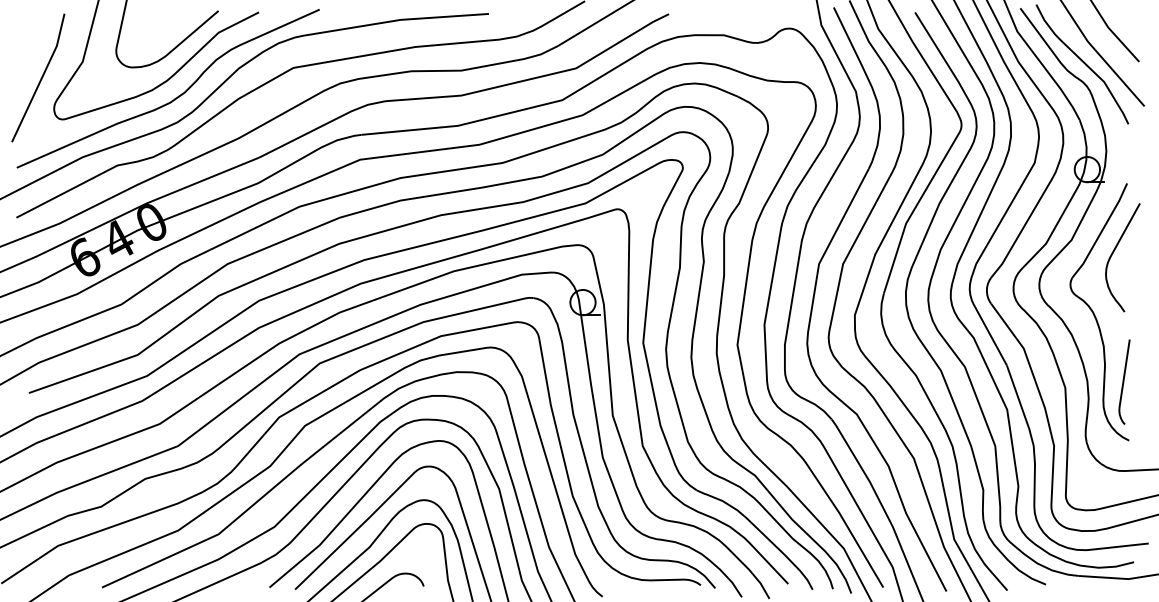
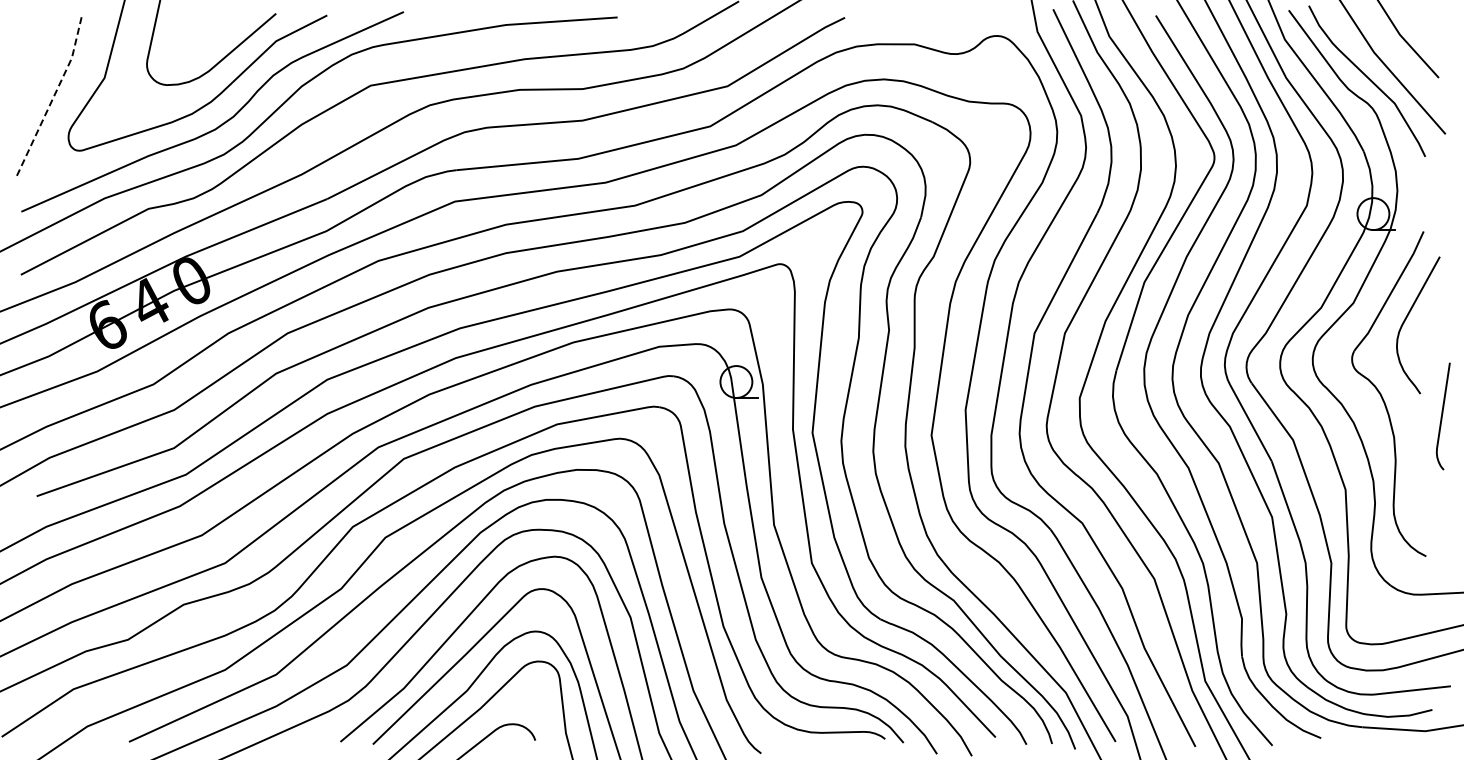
line: (41, 78) -> (52, 99), solid -> dashed
curve: (1123, 382) -> (1442, 416), moved

